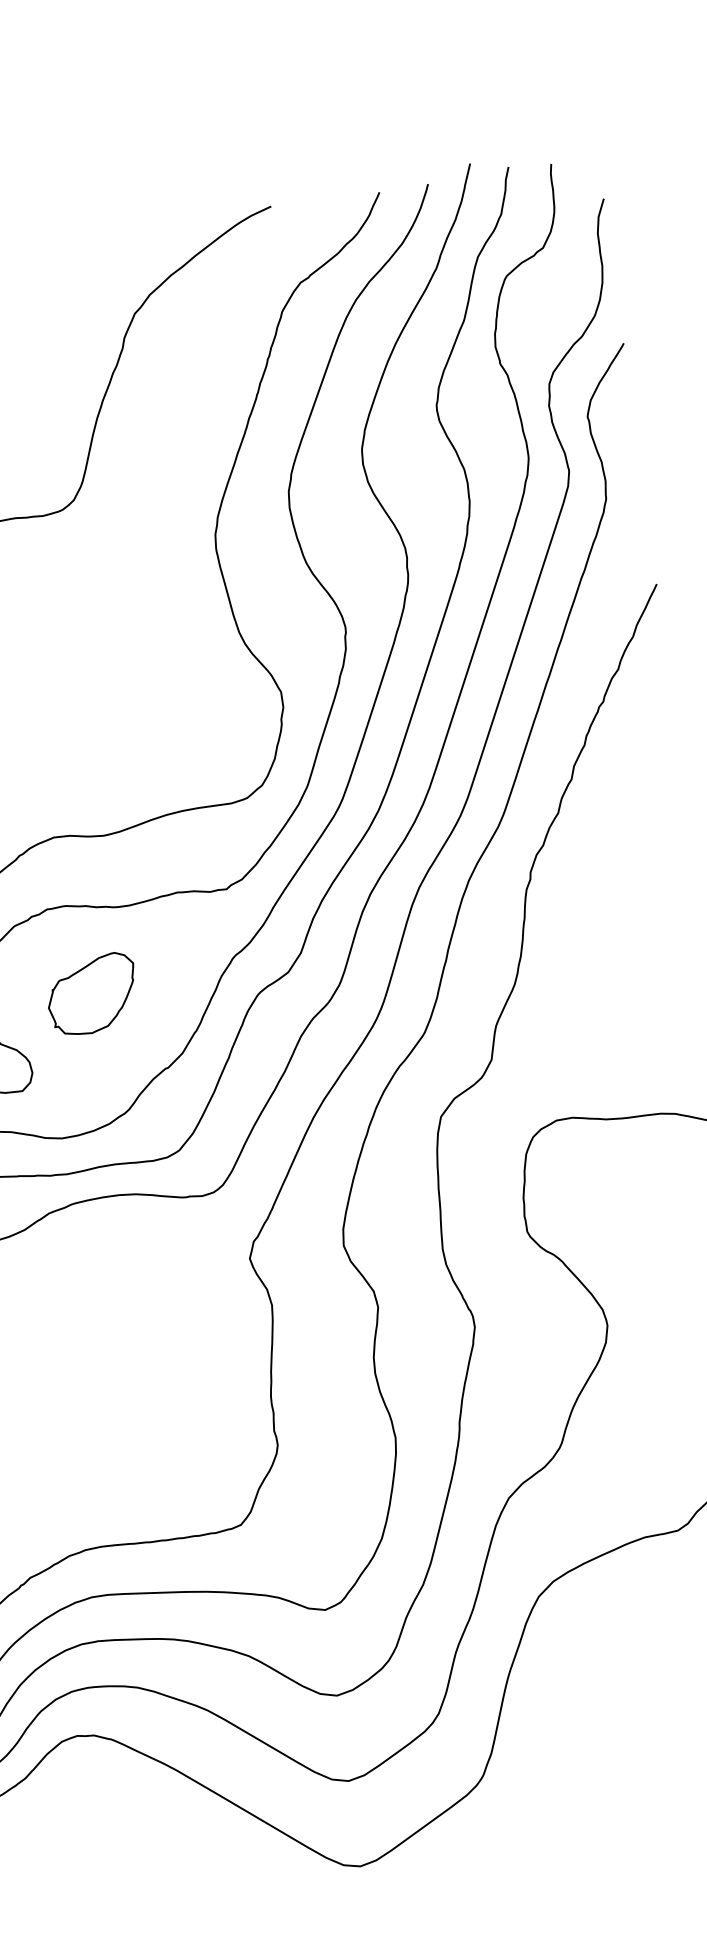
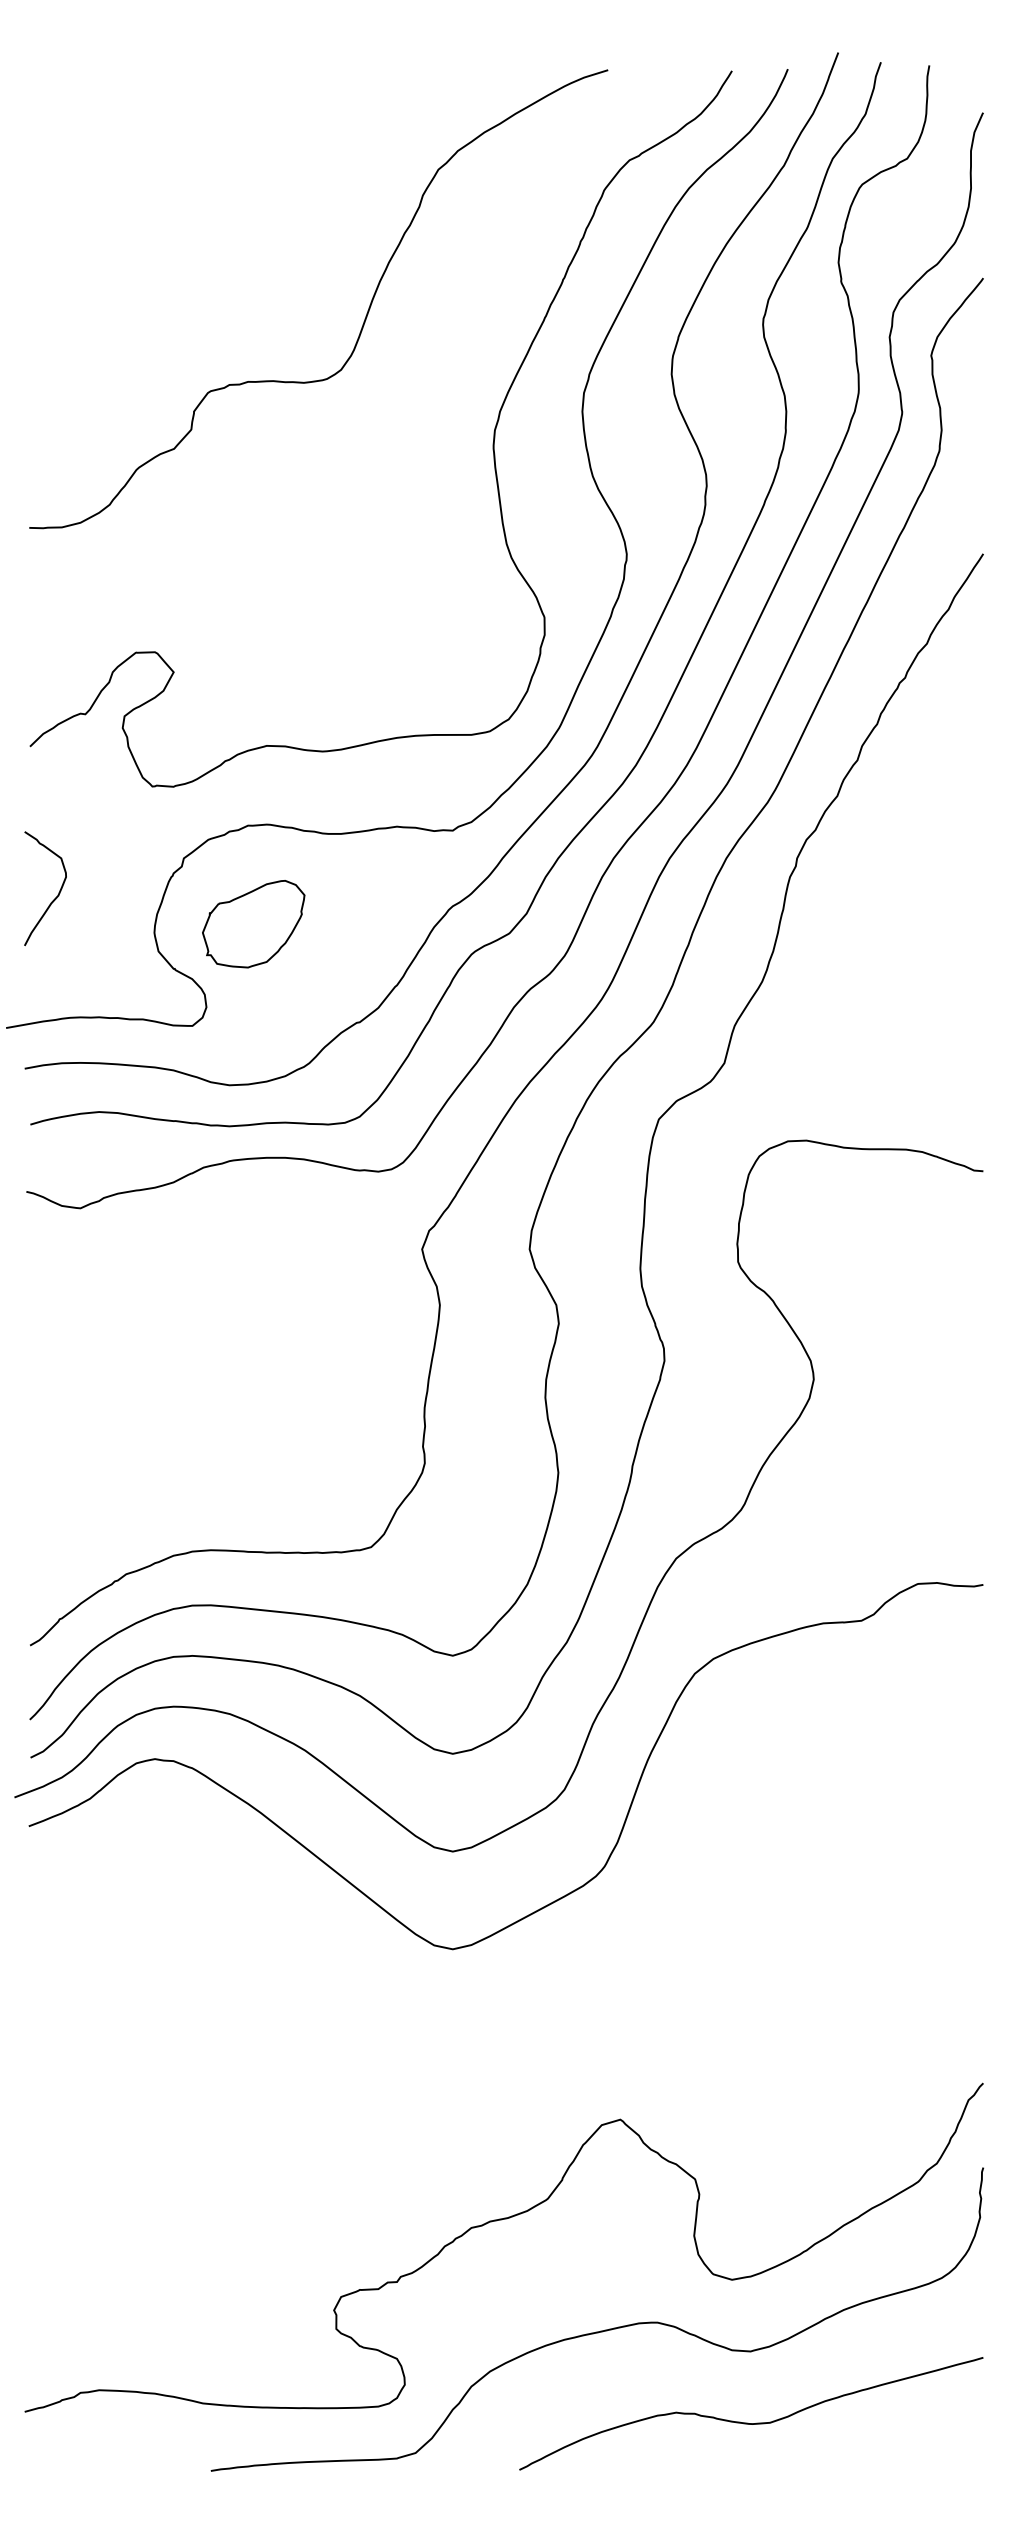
part: (92, 994) -> (253, 924), moved

